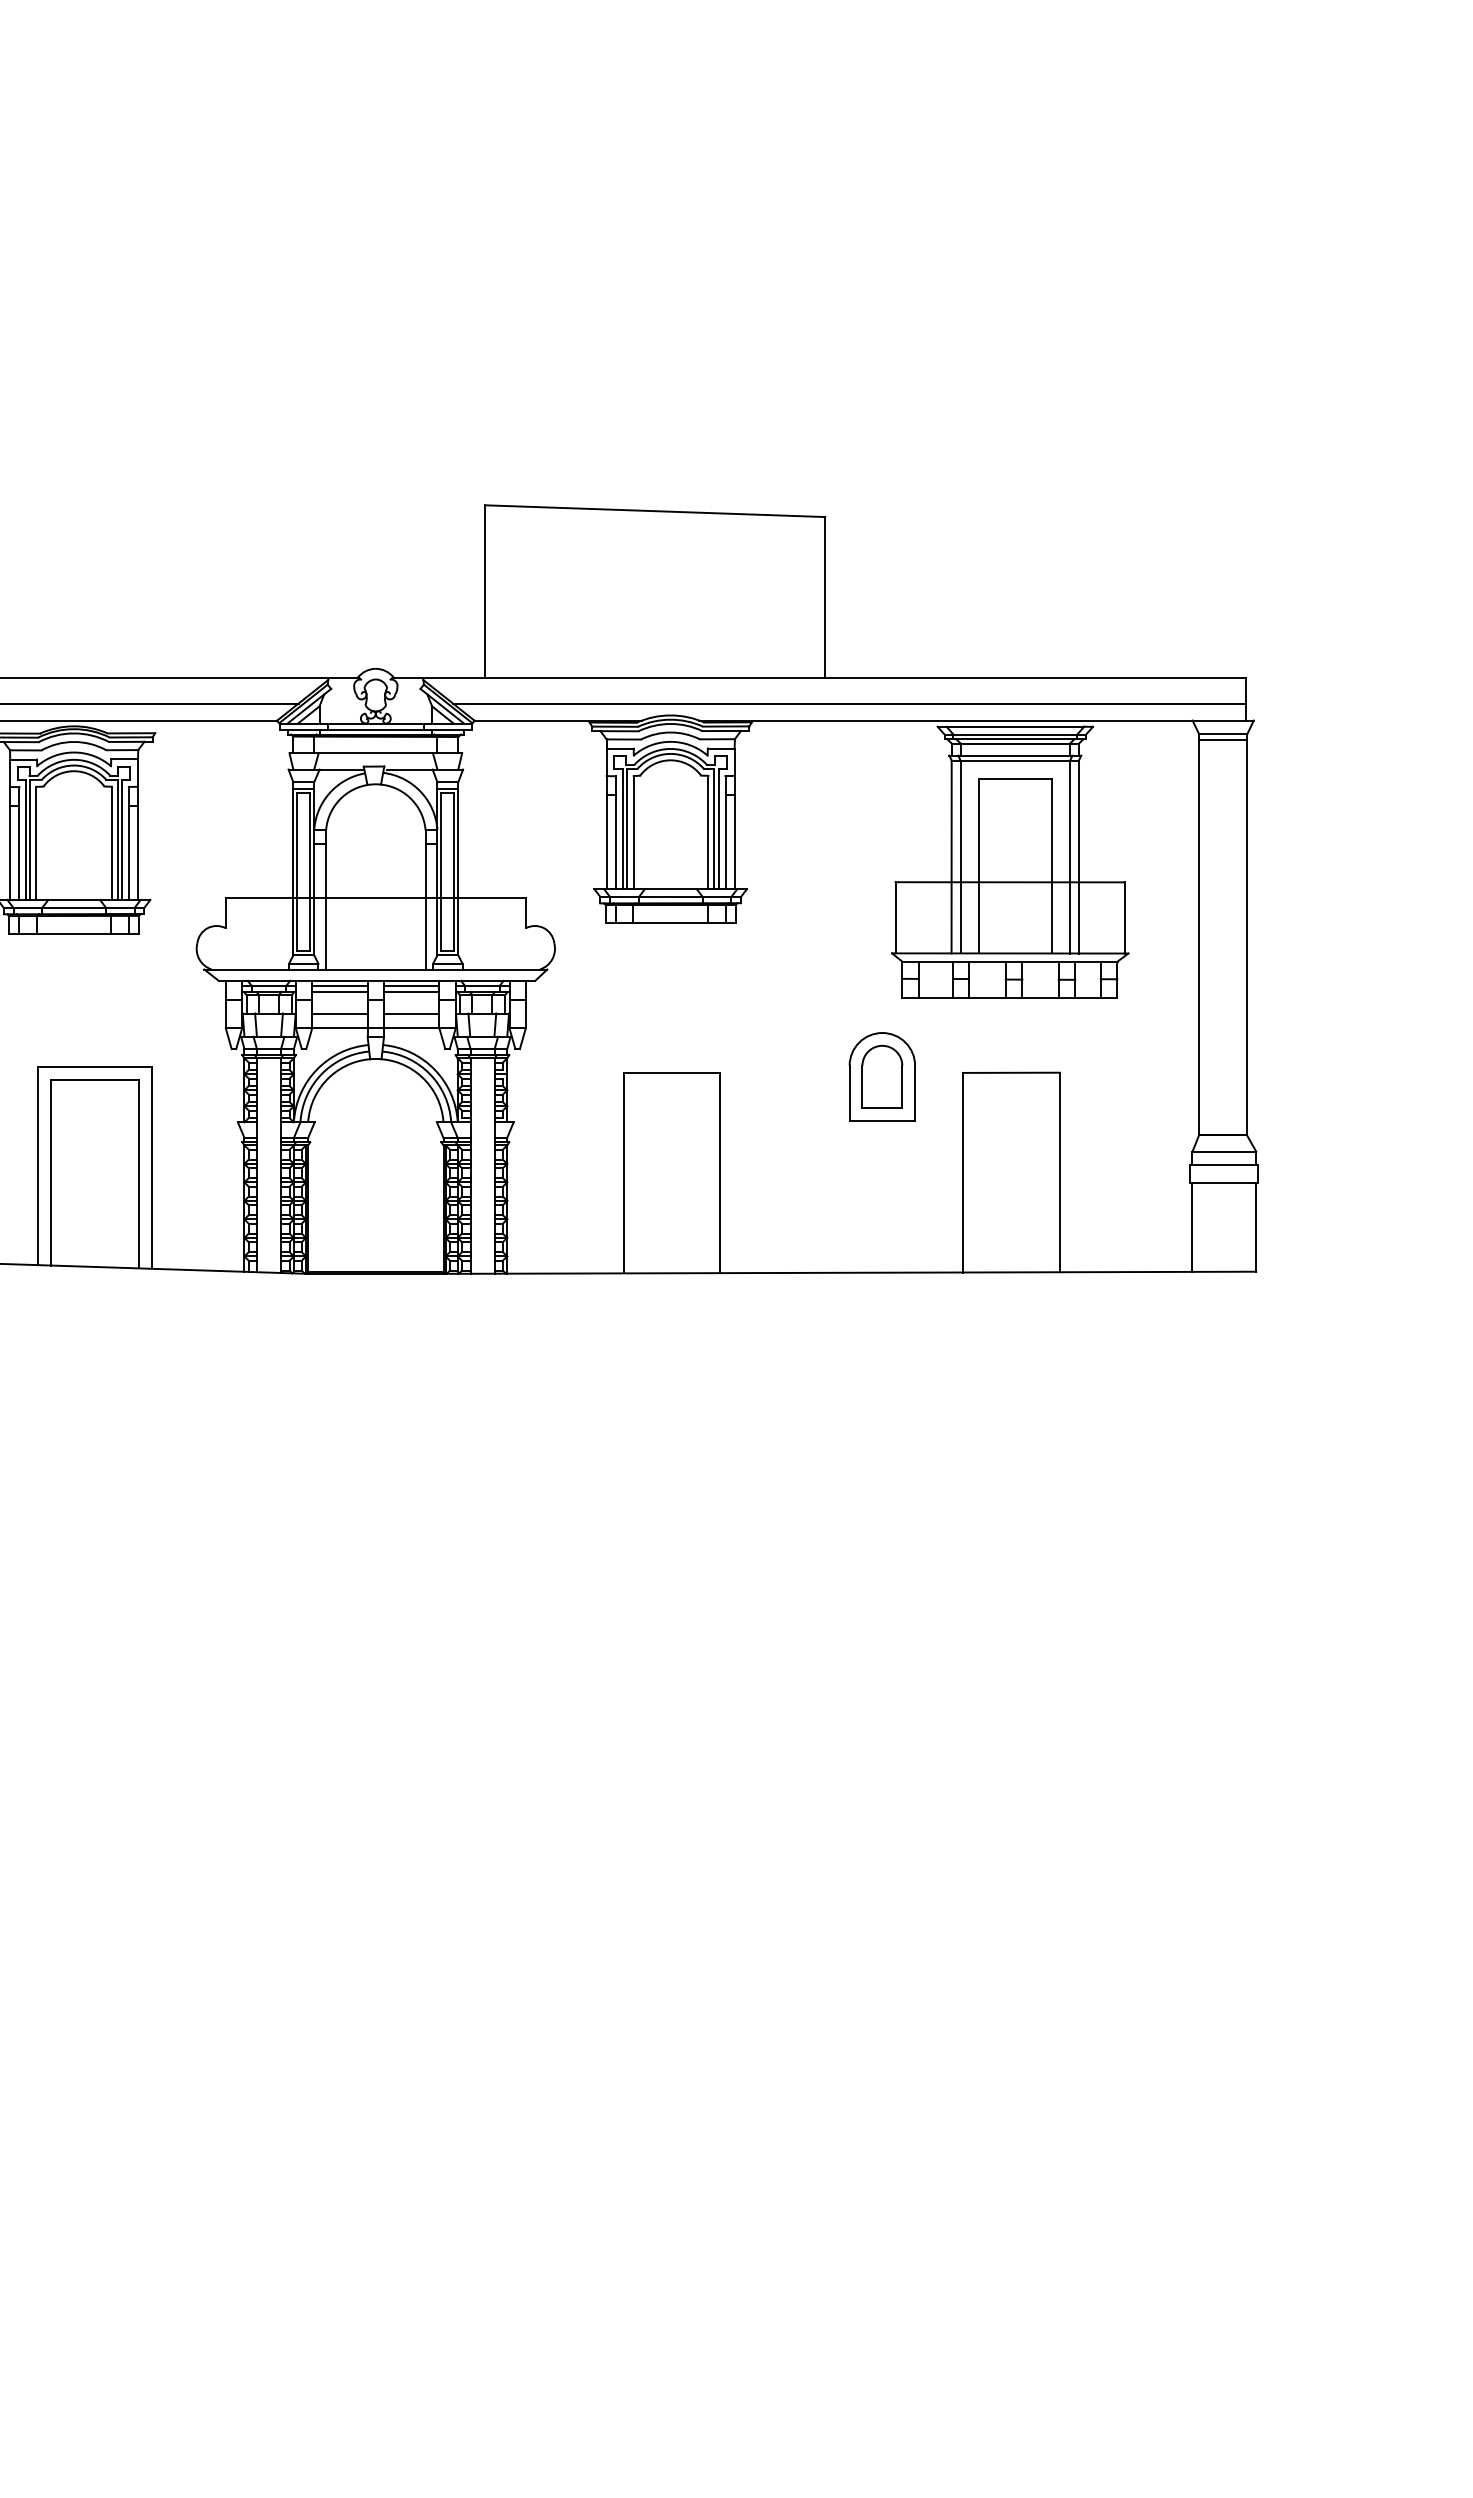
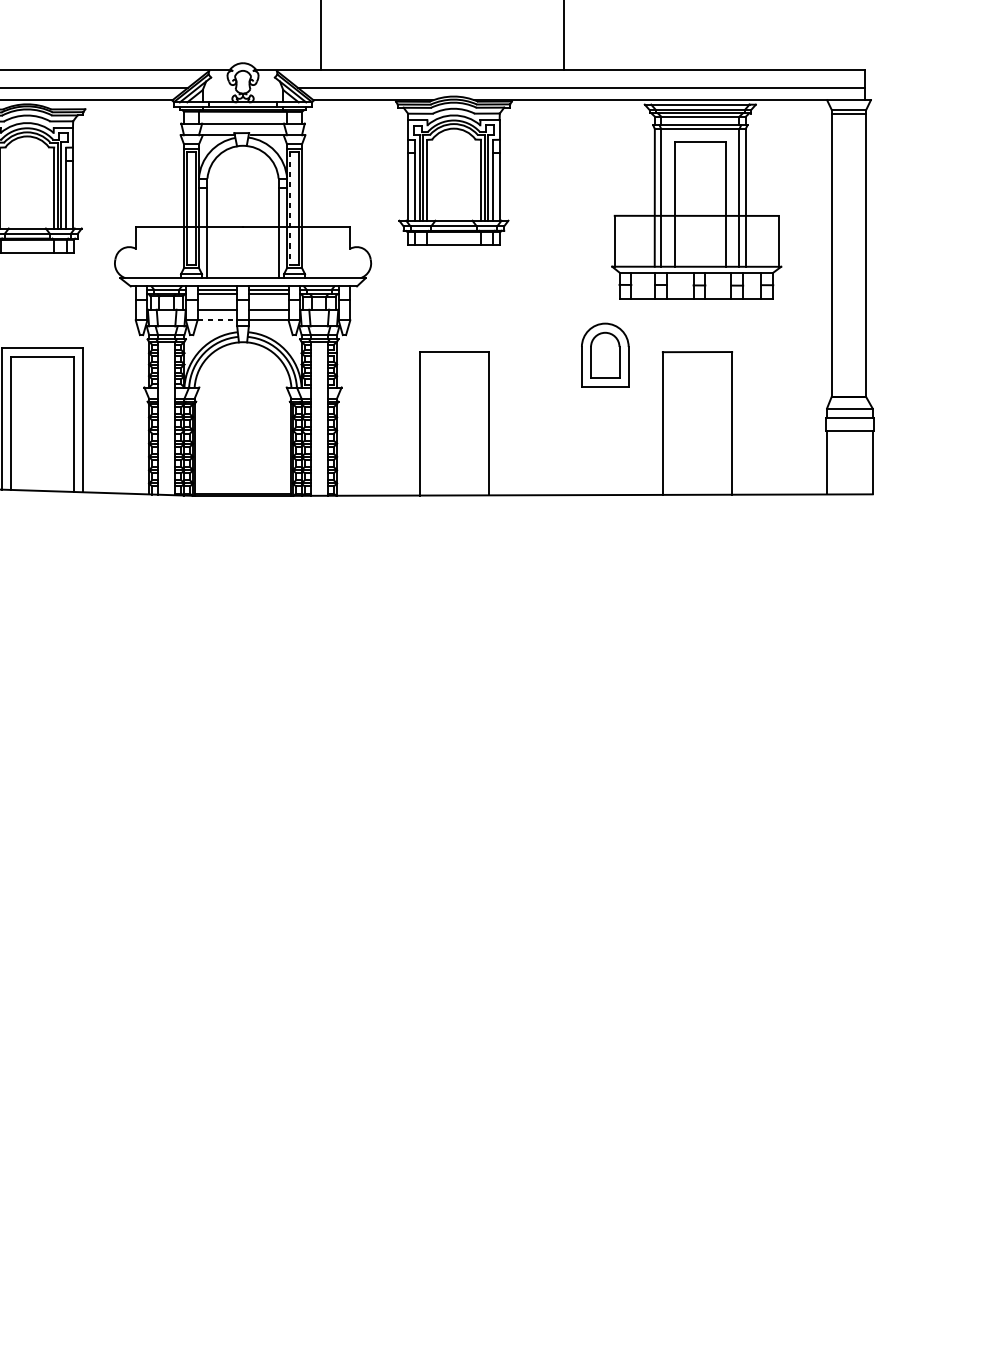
line: (441, 872) -> (290, 208), solid -> dashed
line: (339, 1028) -> (217, 320), solid -> dashed

